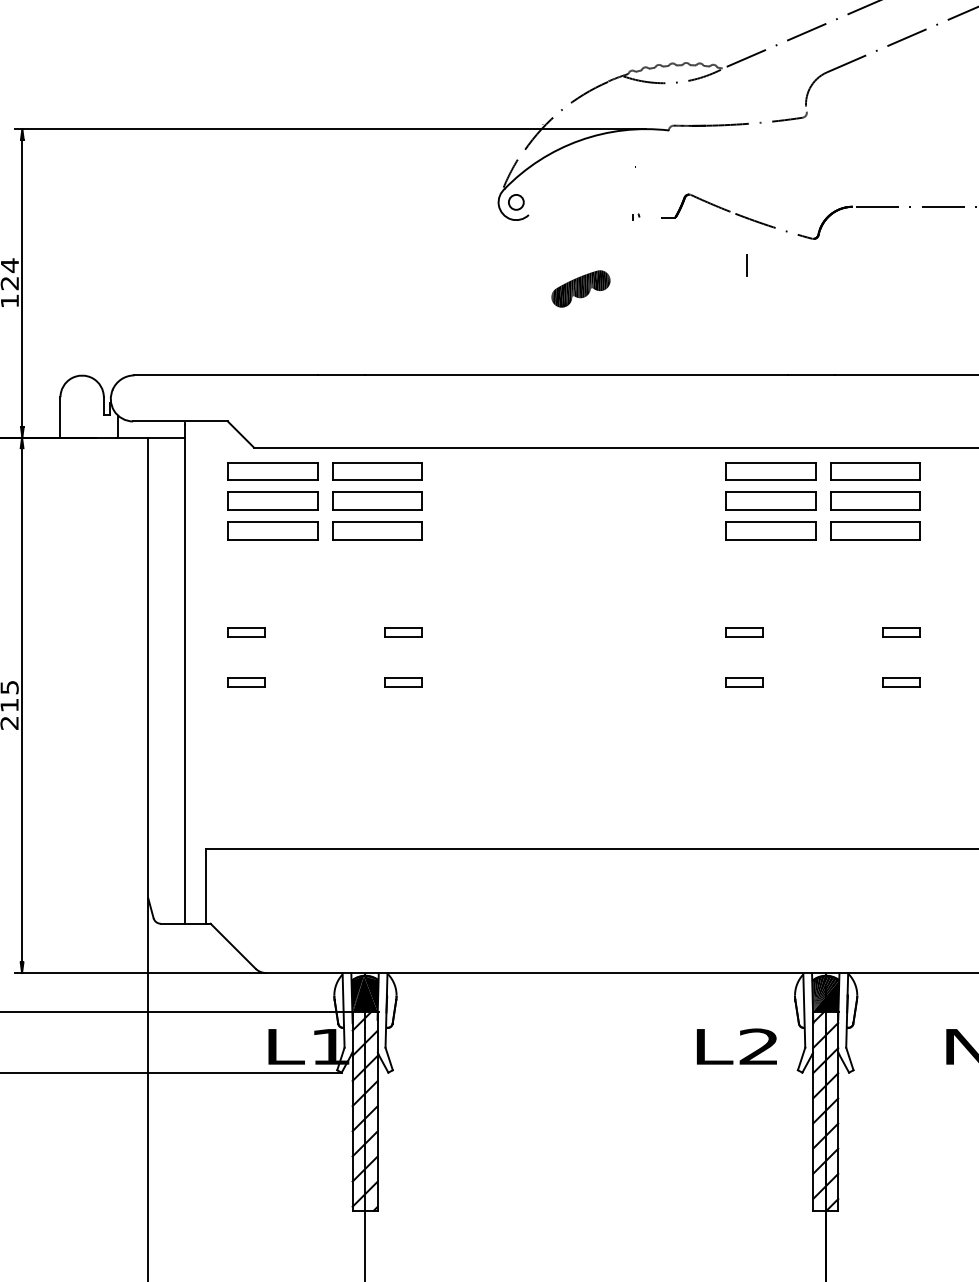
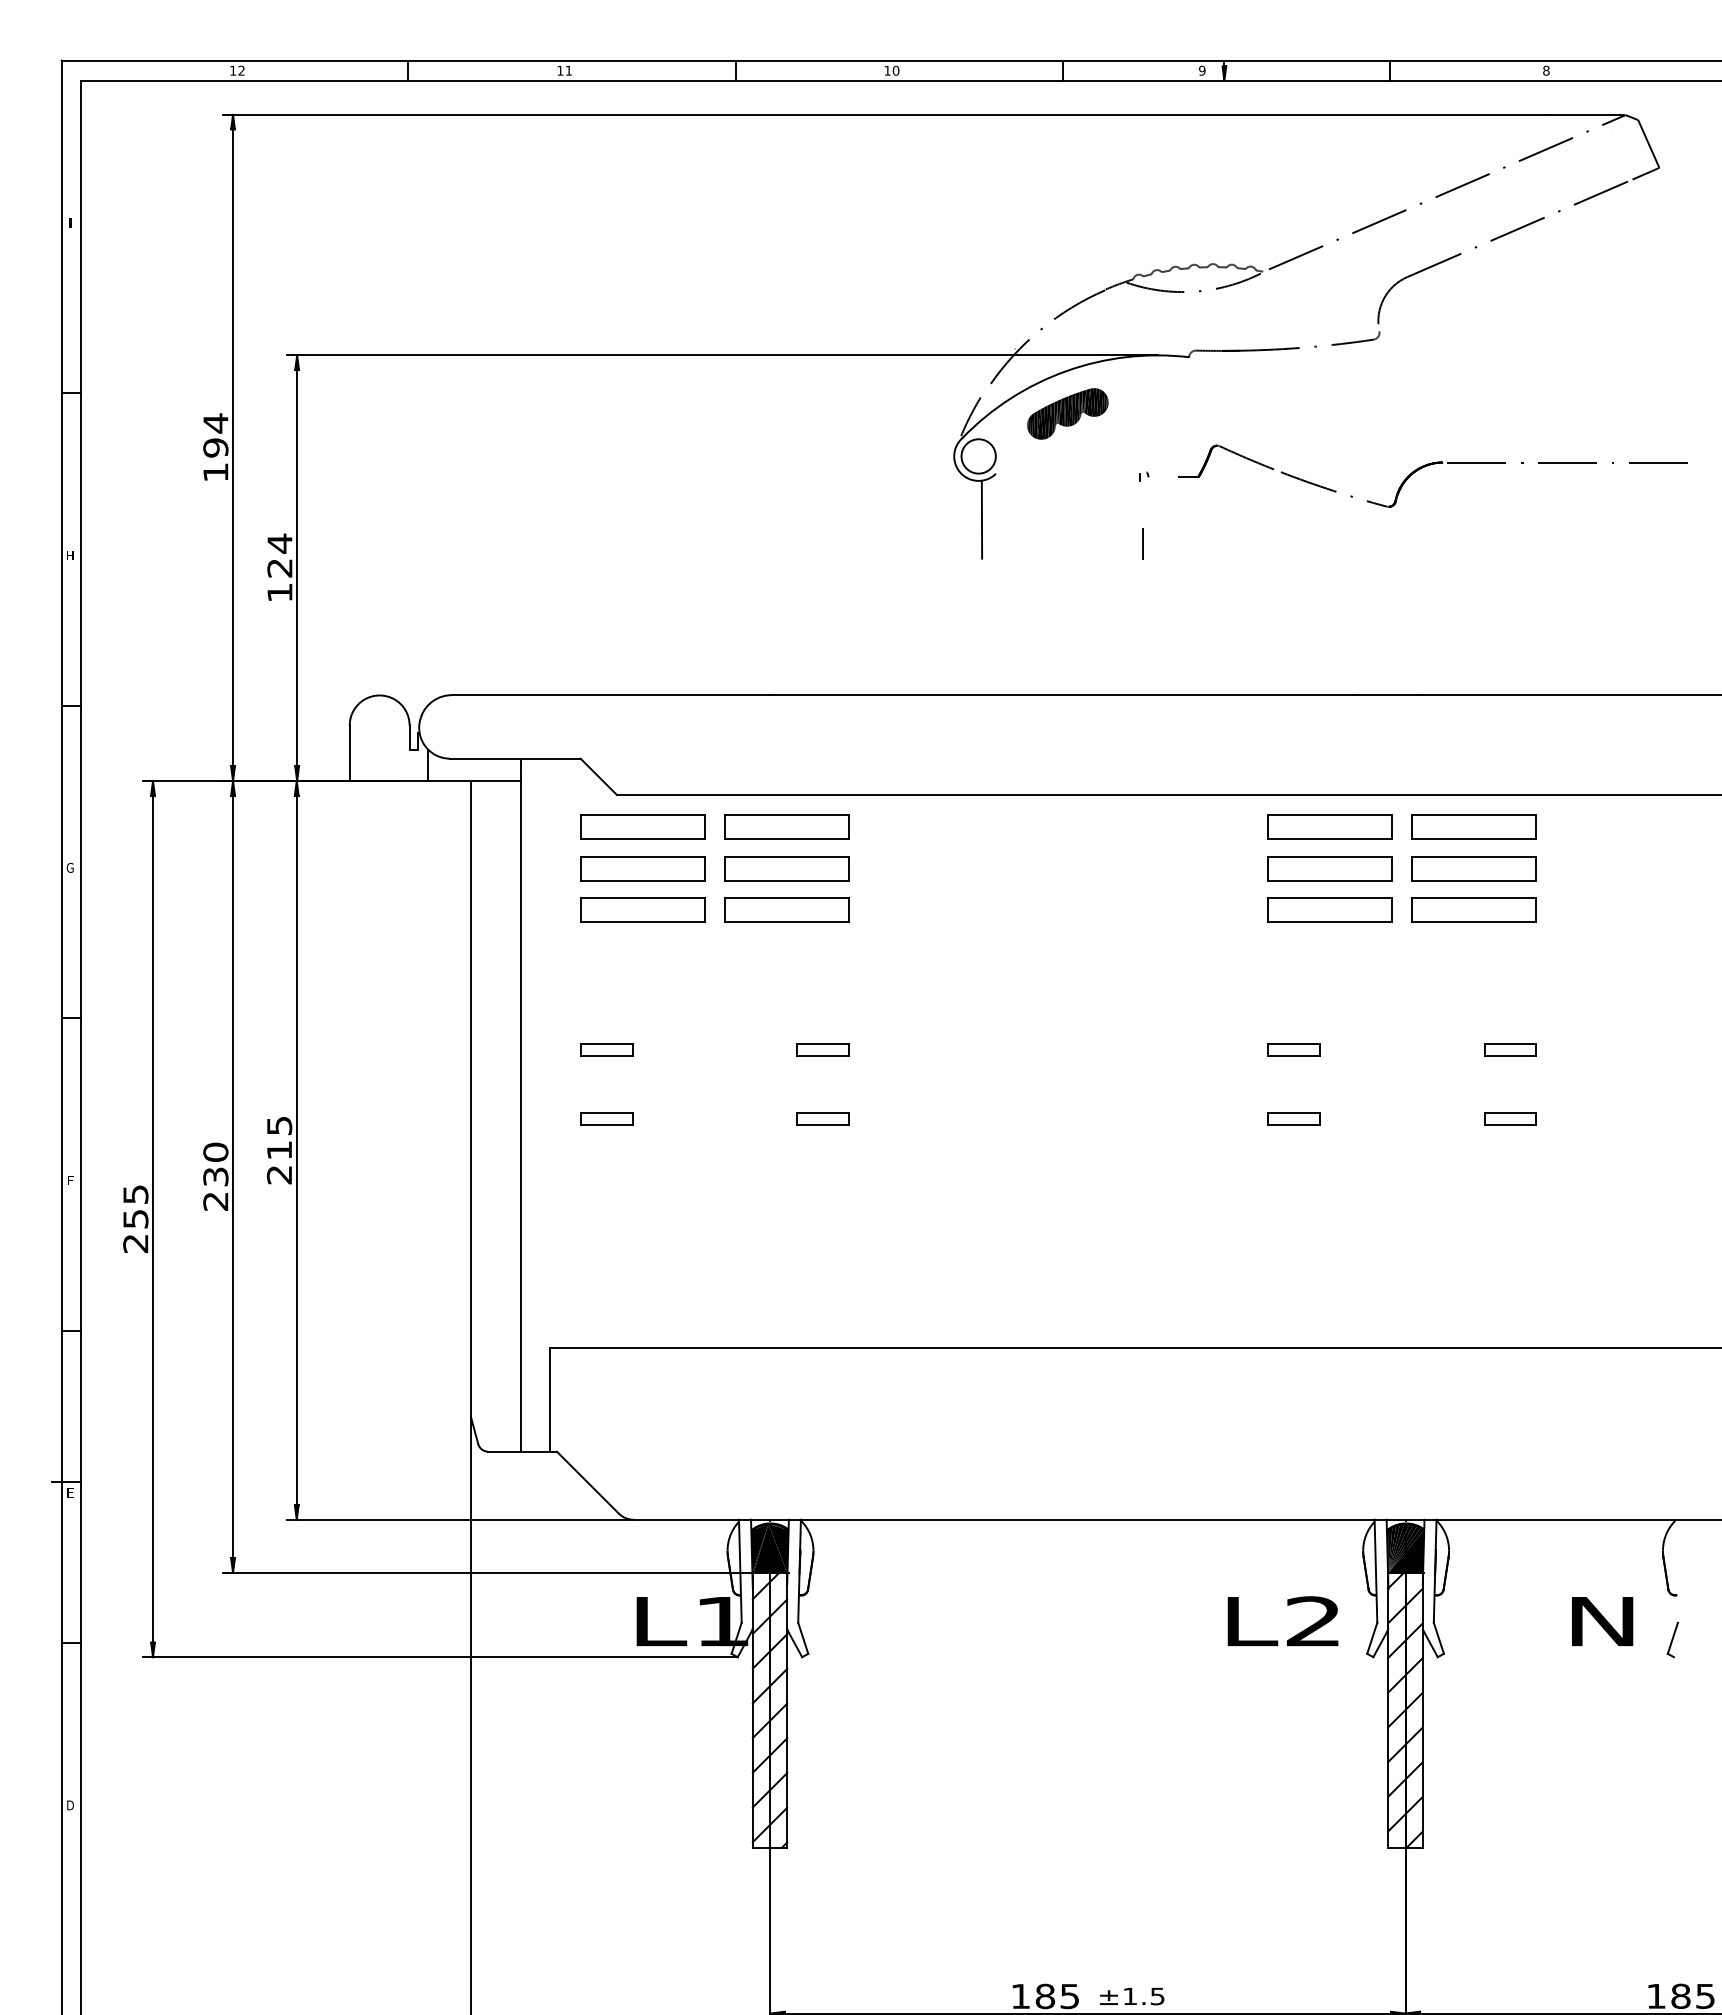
circle: (516, 202) -> (978, 456), size x1.67
line: (518, 248) -> (981, 519), added
line: (746, 265) -> (1142, 543), moved
part: (580, 288) -> (1067, 413), moved

